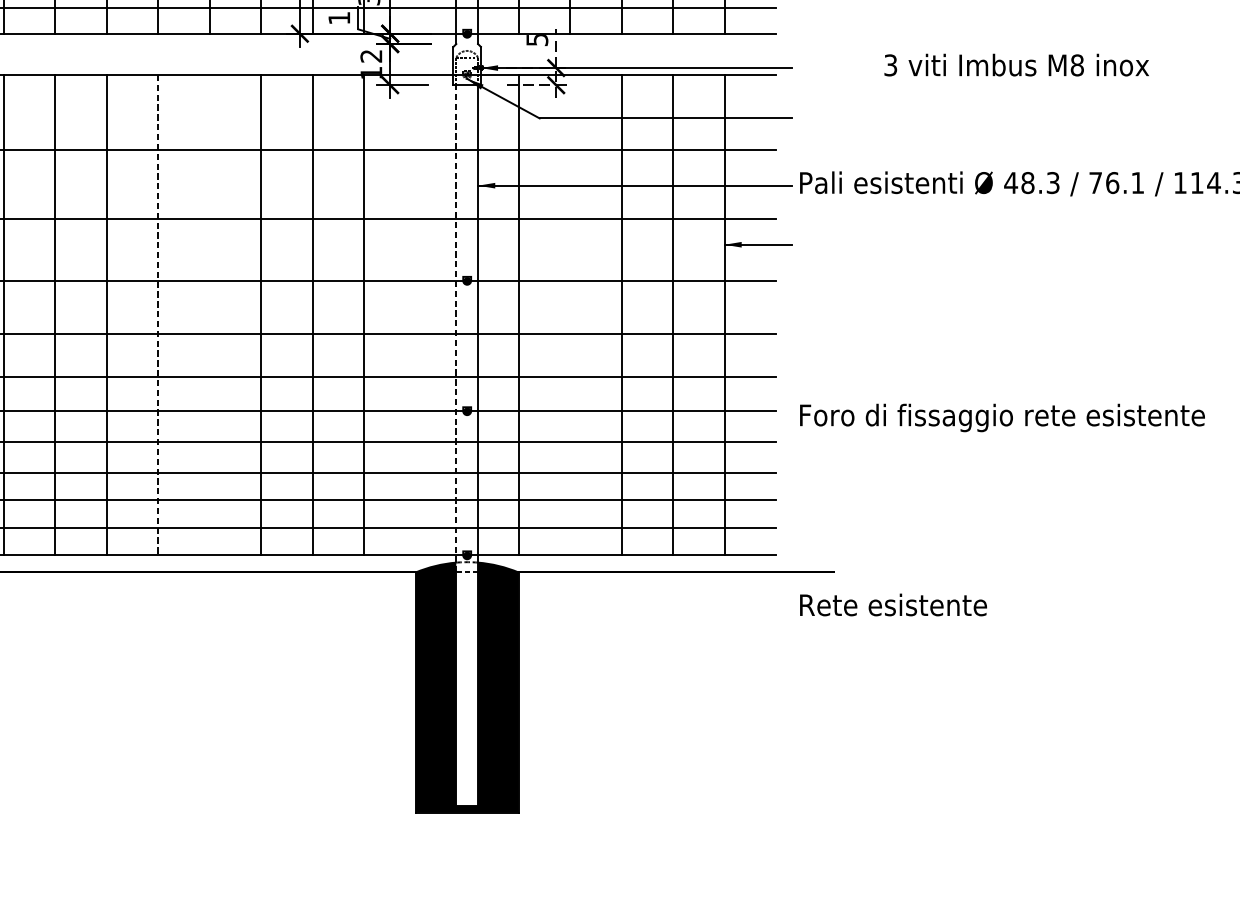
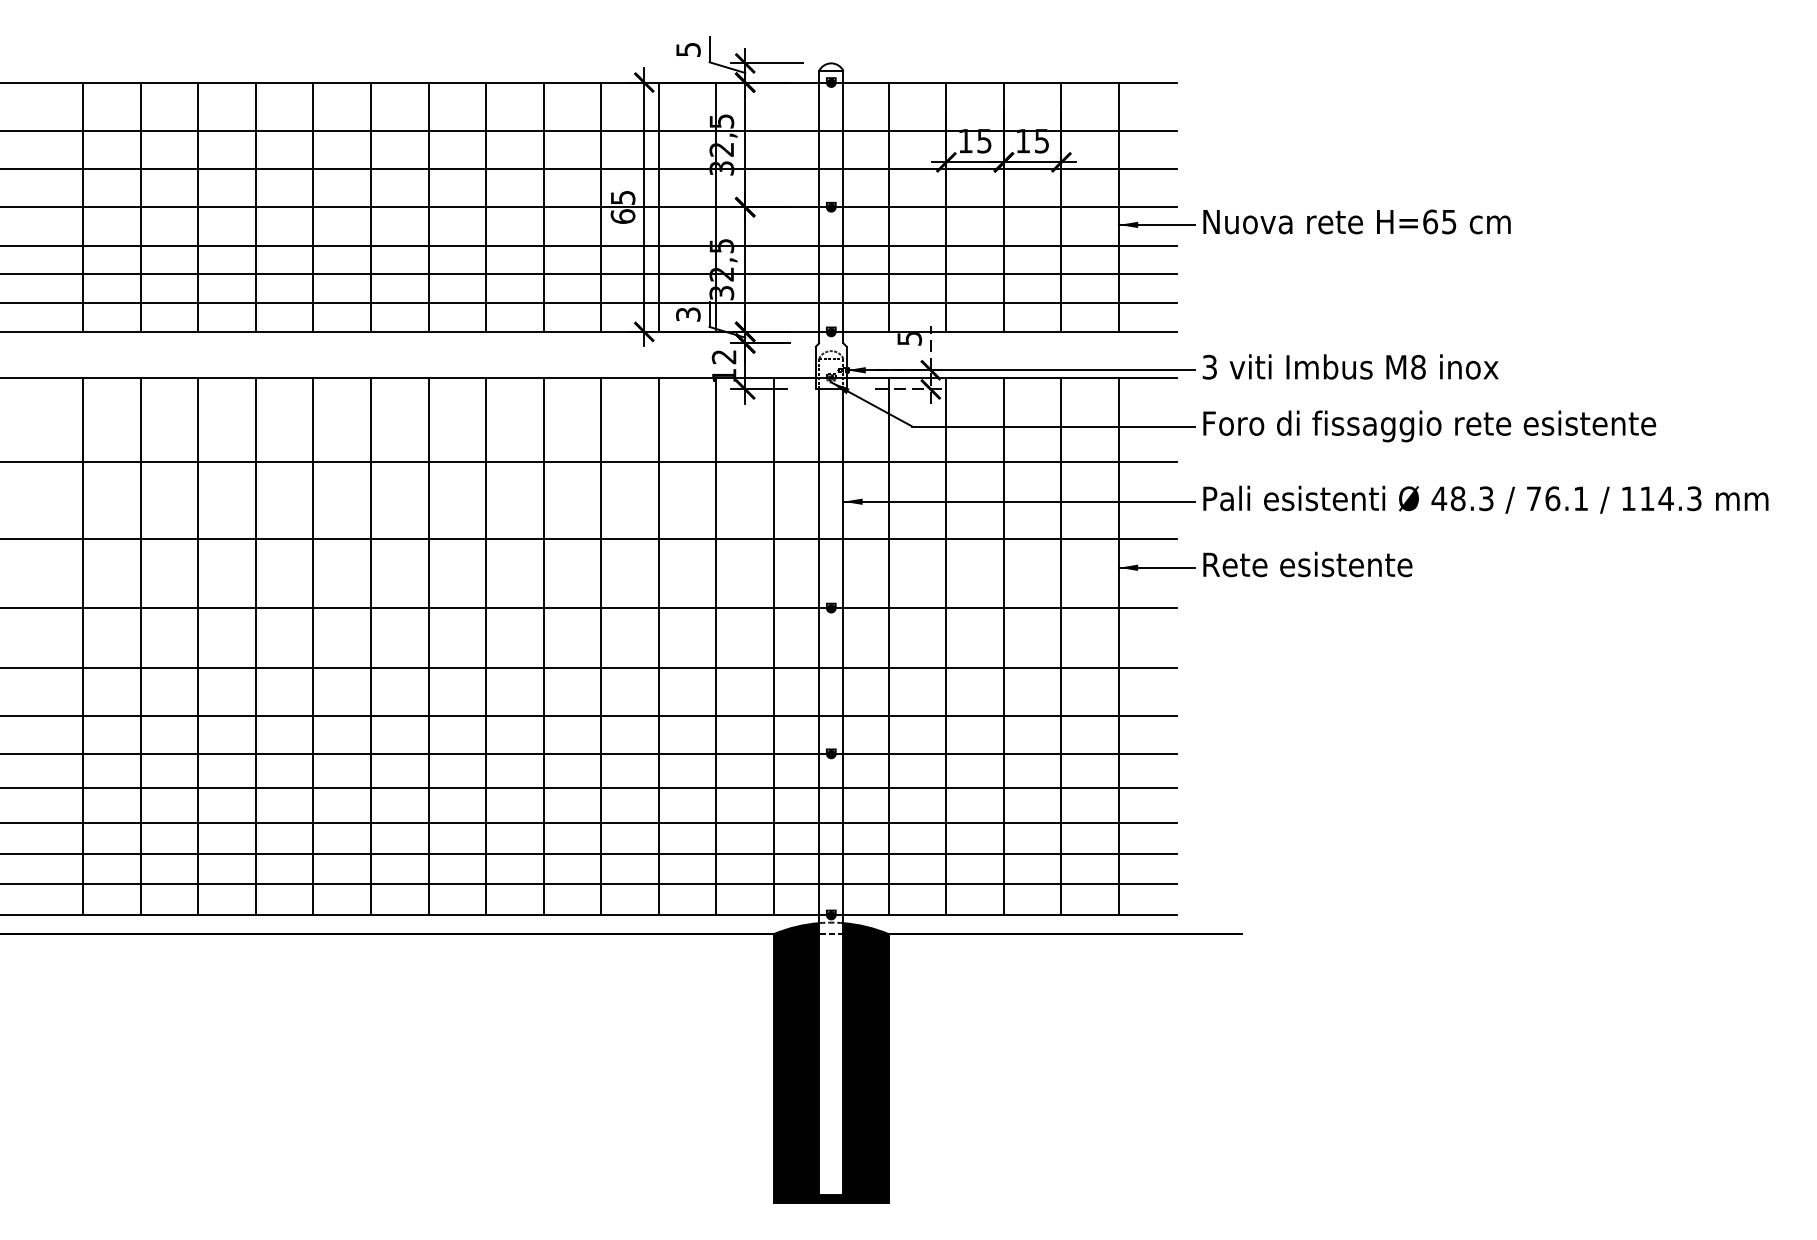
text: (339, 18) -> (688, 314), 1 -> 3
text: (1016, 64) -> (1350, 366), moved
line: (209, 314) -> (543, 645), added
line: (415, 314) -> (773, 645), added
line: (570, 314) -> (946, 645), added
line: (158, 315) -> (486, 646), dashed -> solid
line: (456, 328) -> (819, 661), dashed -> solid
text: (1002, 418) -> (1429, 426), moved
text: (893, 604) -> (1307, 564), moved

